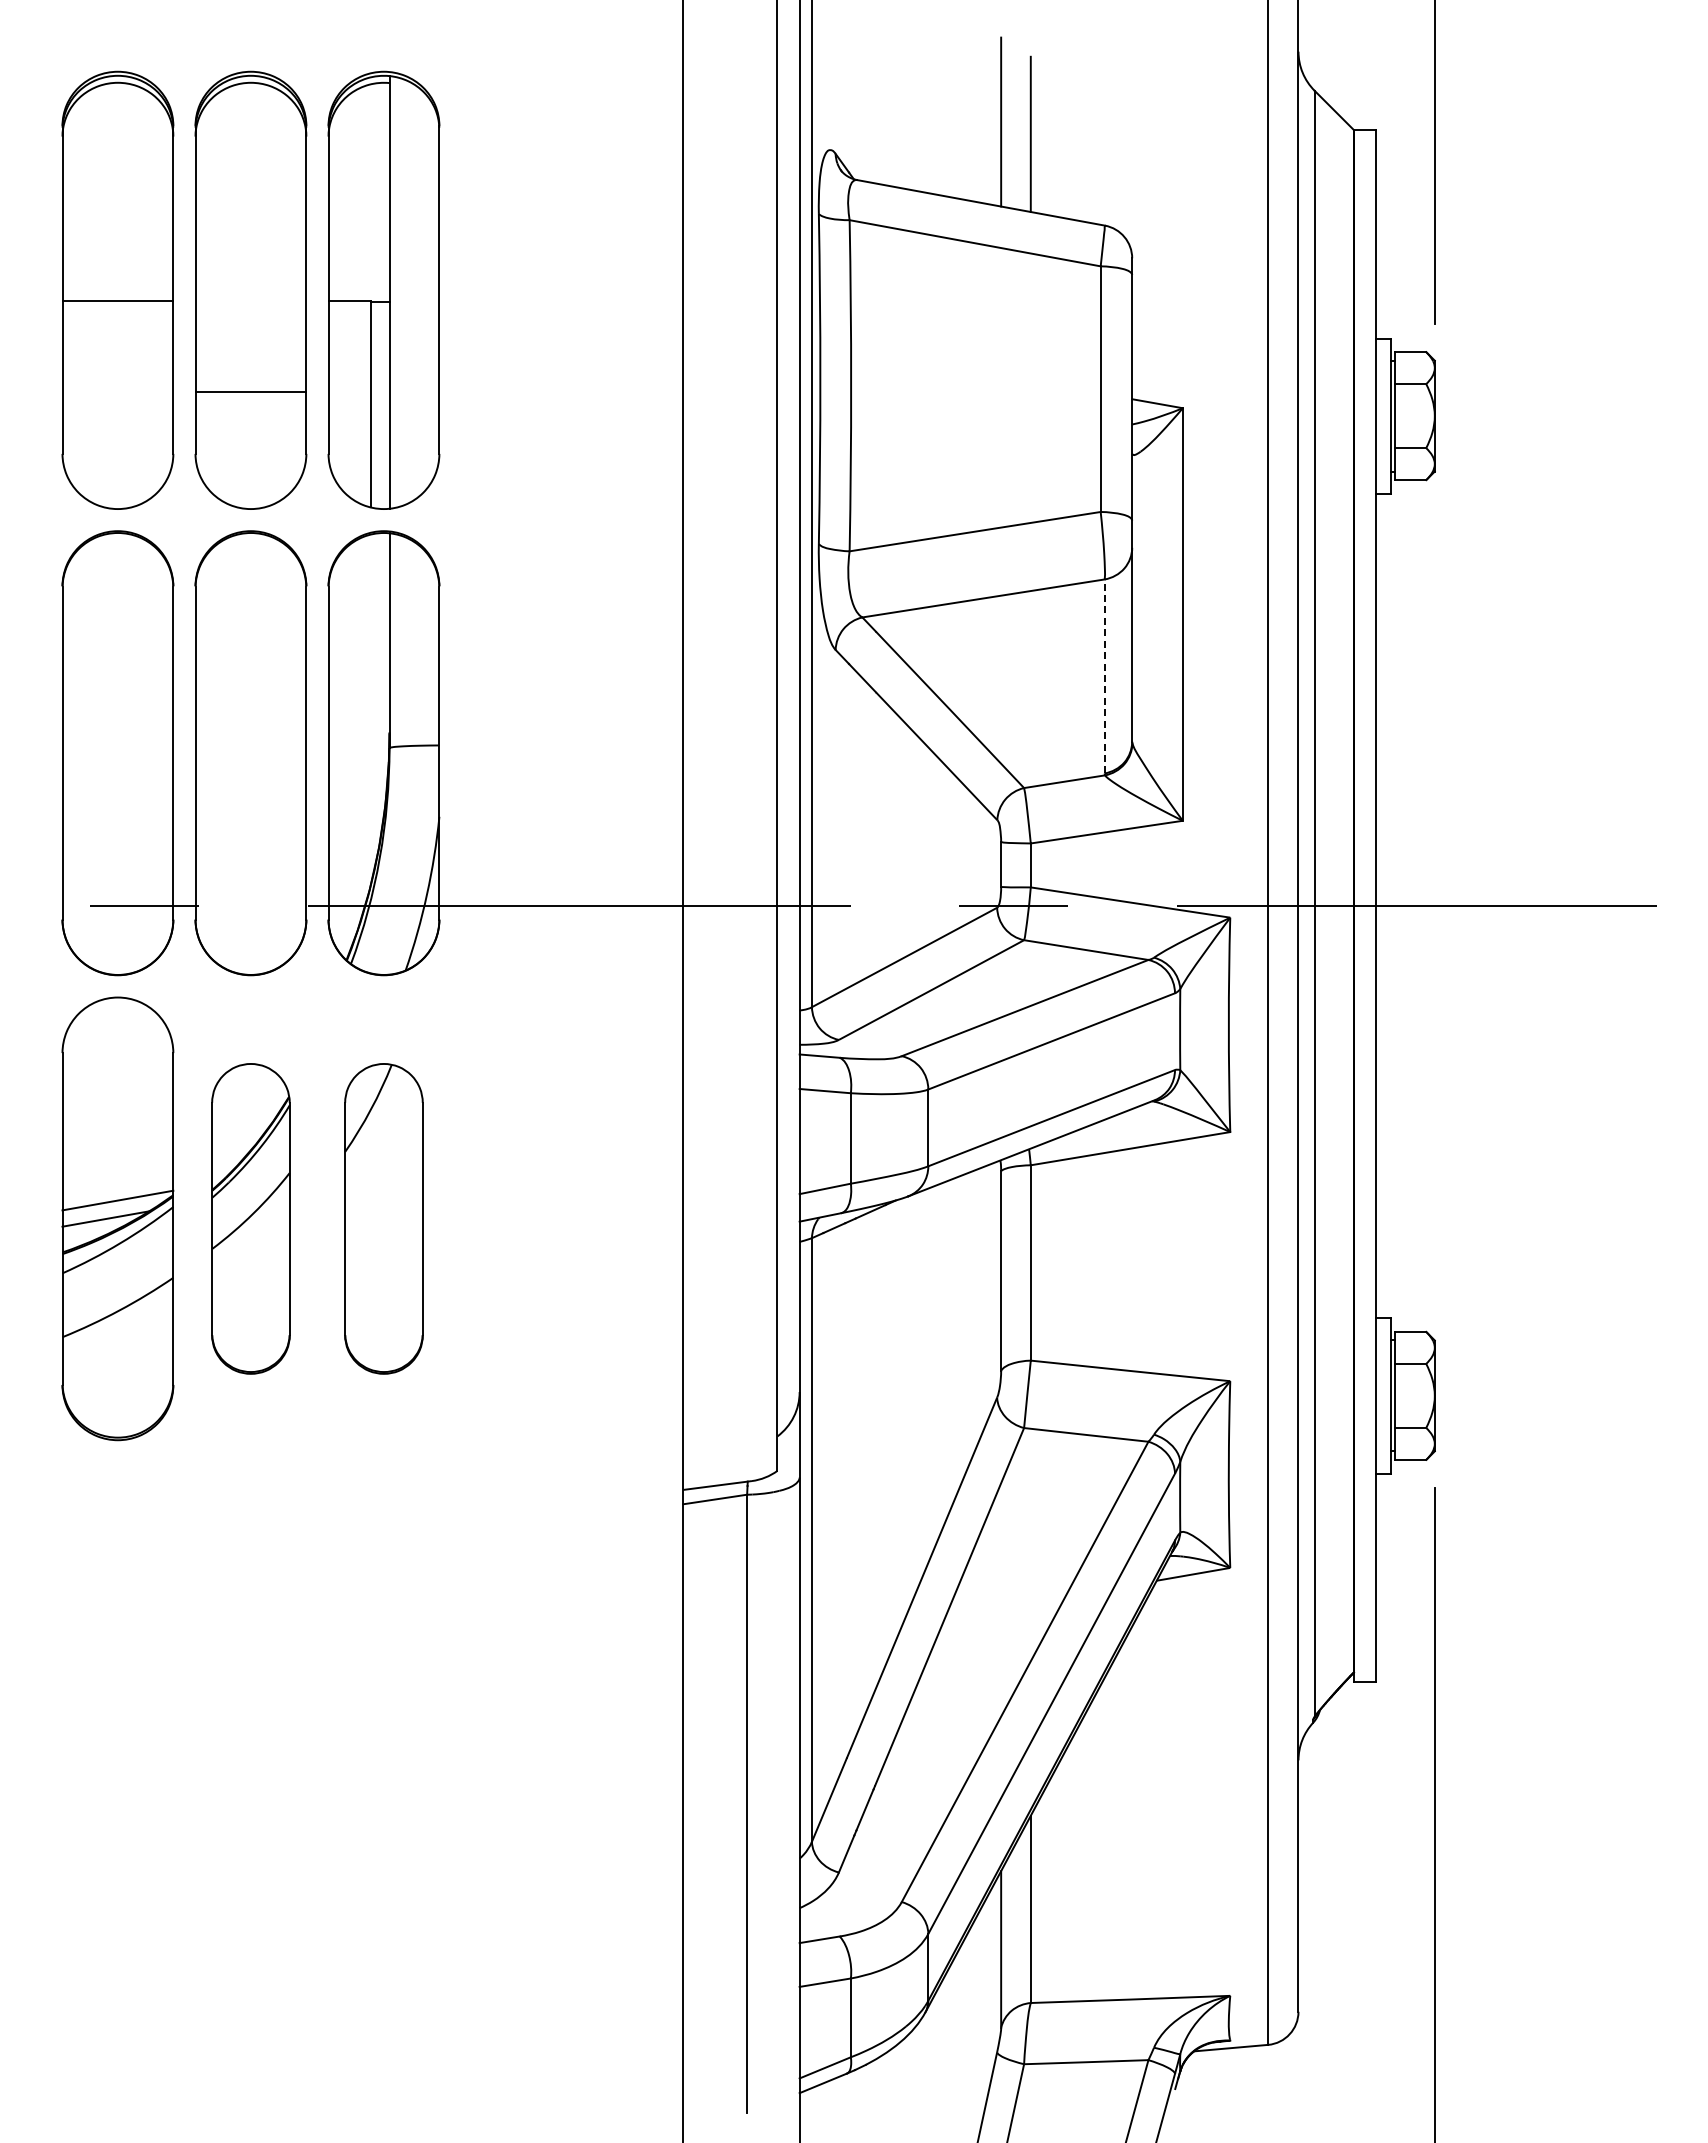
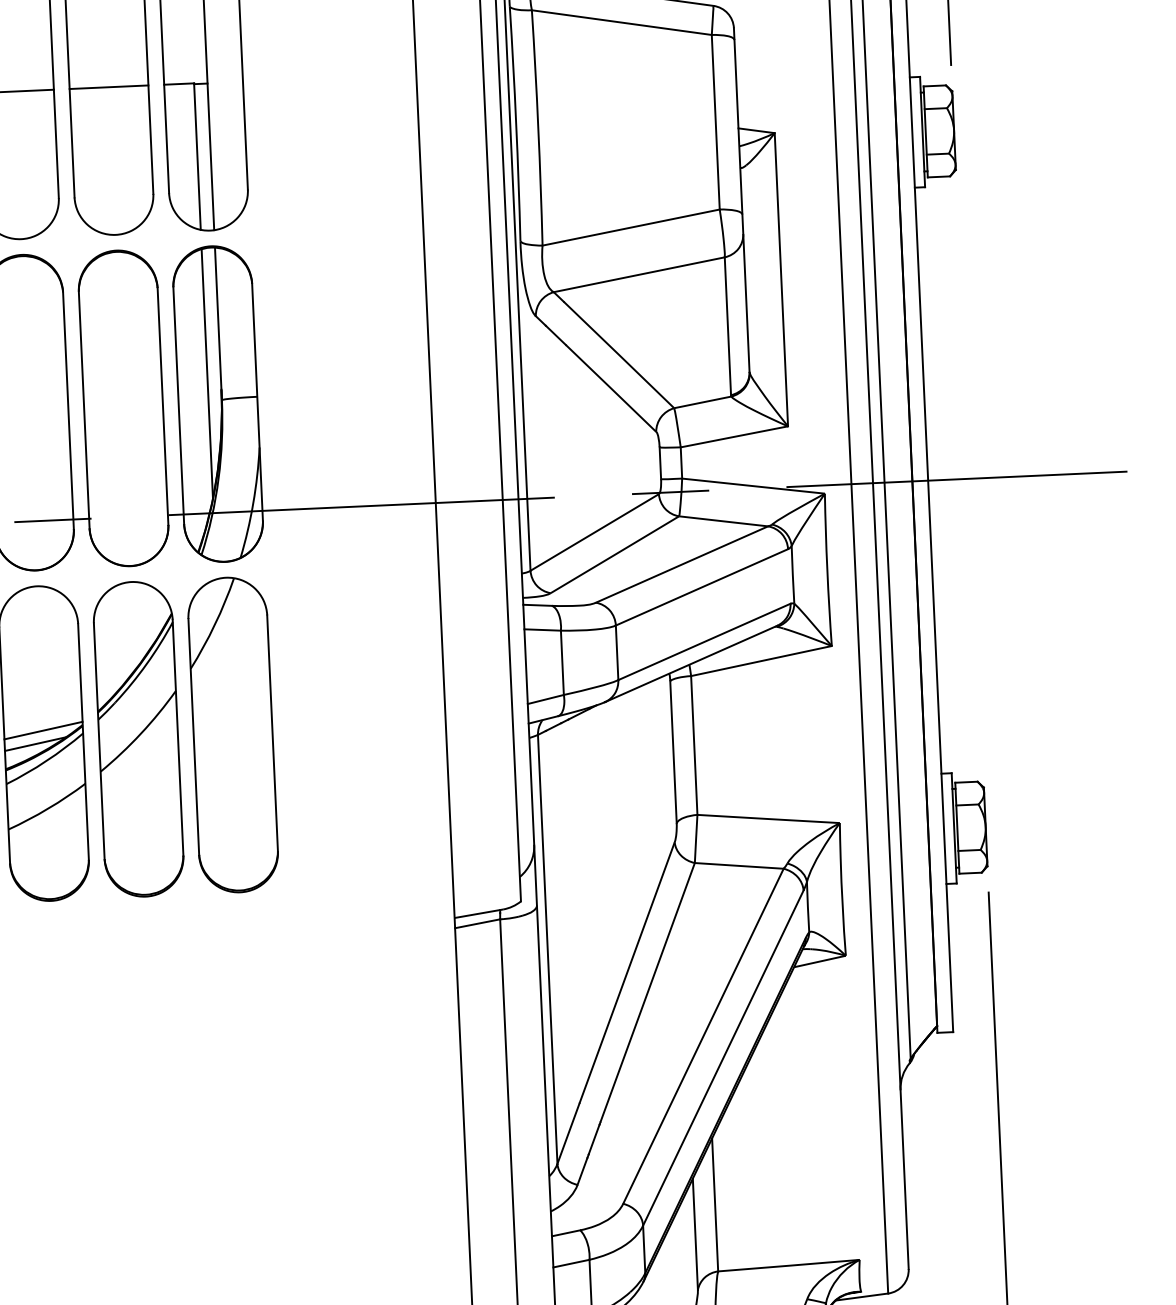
line: (250, 392) -> (108, 87), moved
line: (1104, 676) -> (727, 326), dashed -> solid
line: (370, 709) -> (207, 373), added
part: (250, 1218) -> (138, 739), size x1.43
part: (383, 1218) -> (232, 734), size x1.43

